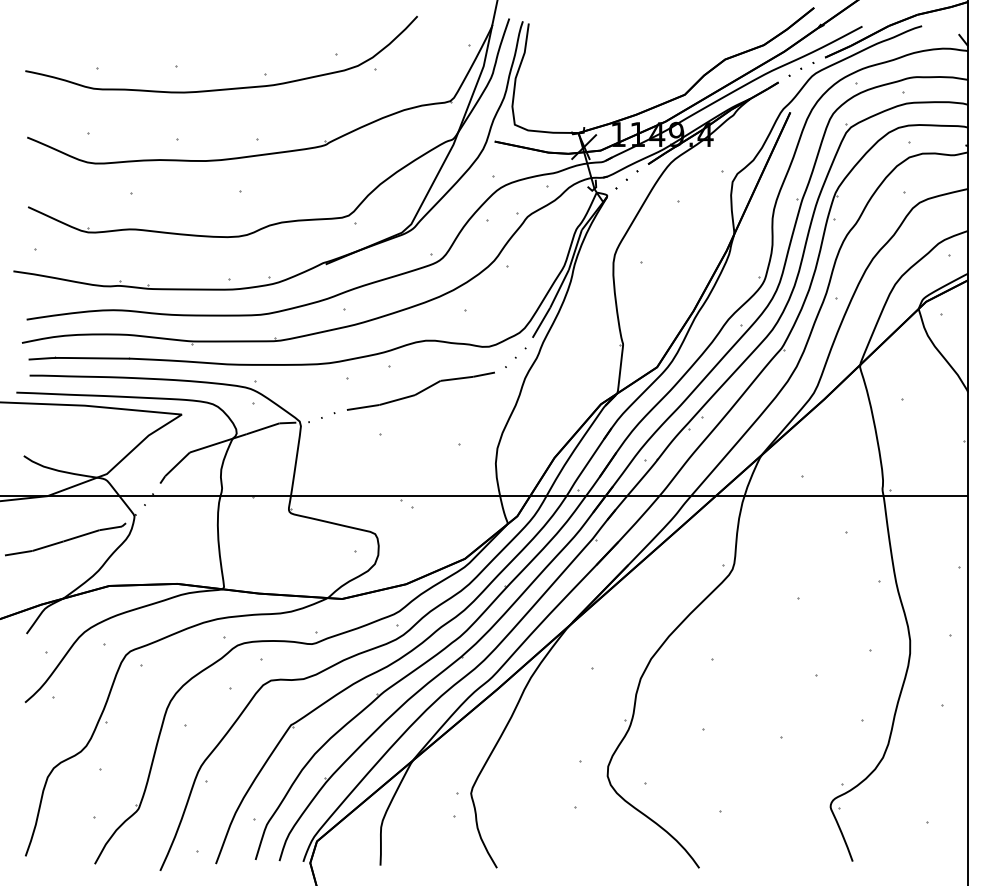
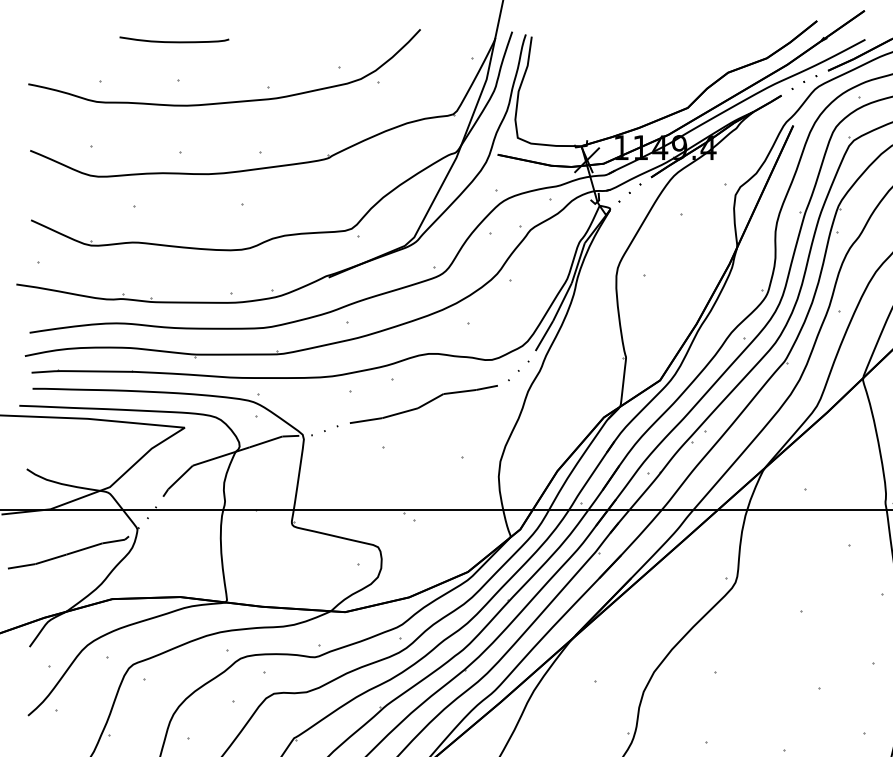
curve: (171, 28) -> (174, 41), added

